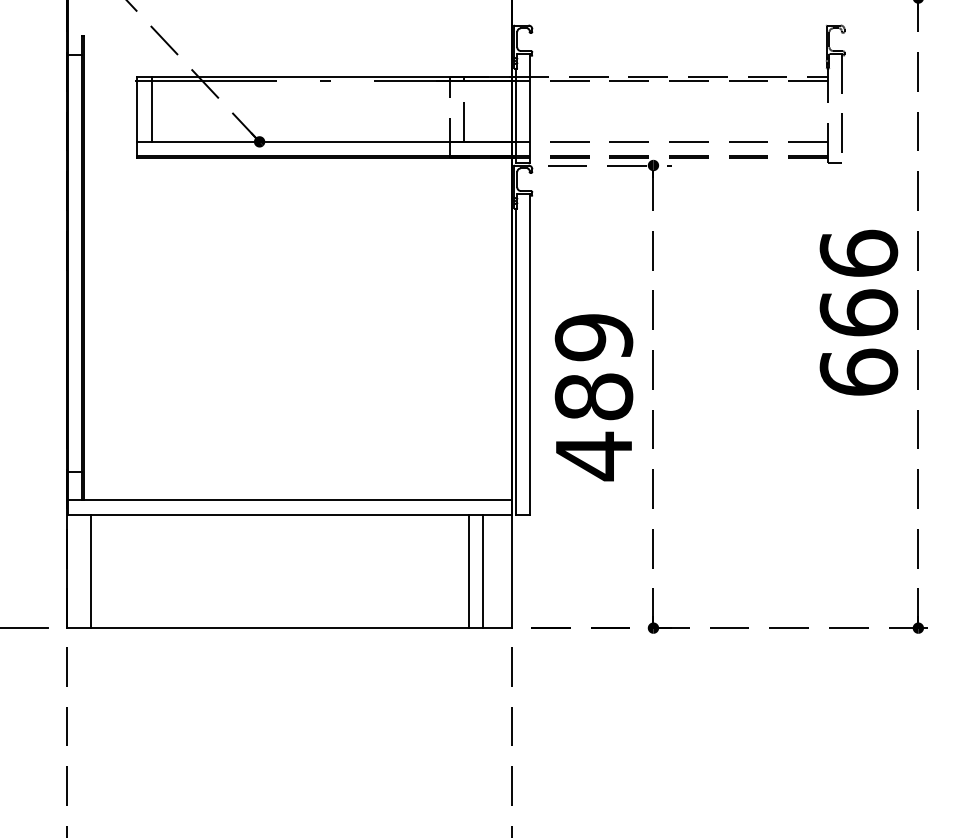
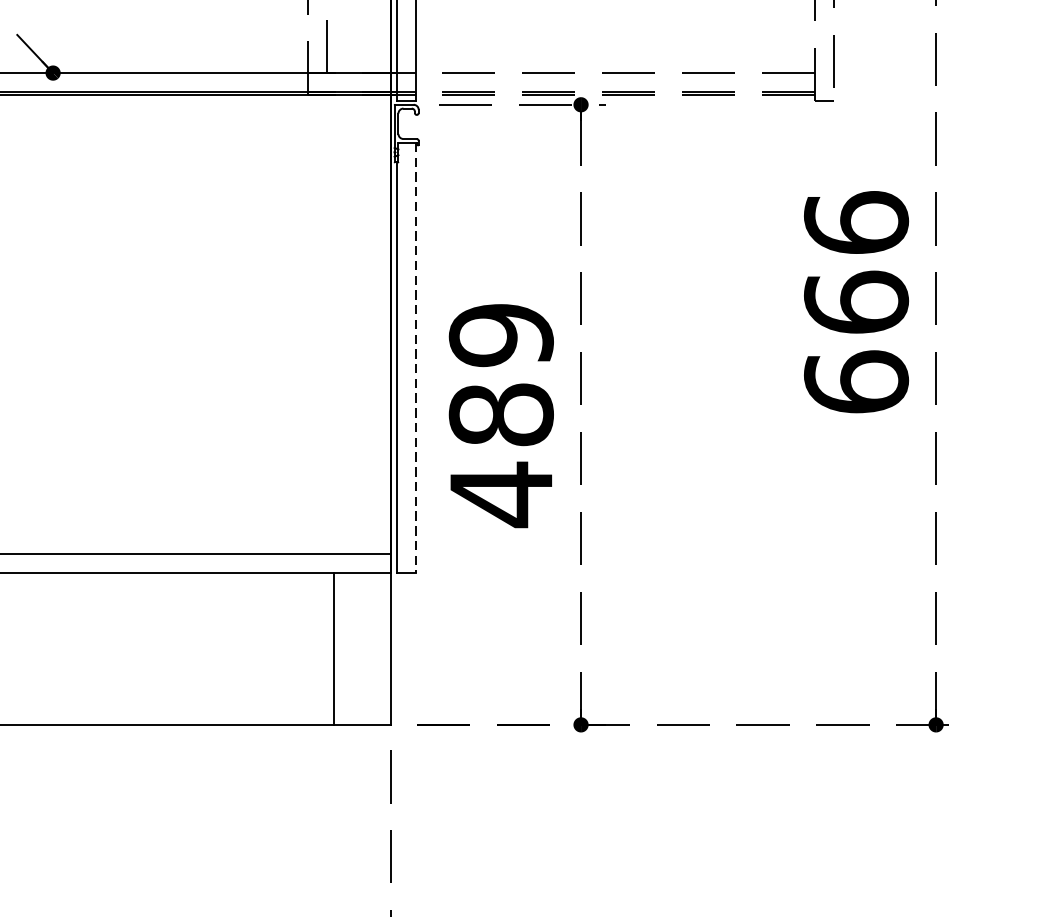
line: (530, 354) -> (416, 358), solid -> dashed
line: (483, 571) -> (353, 648), removed

